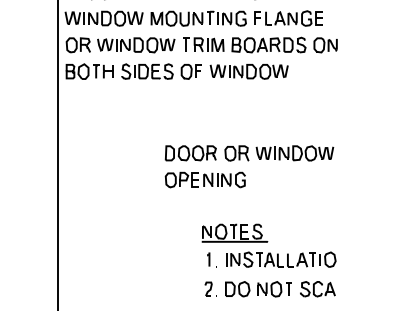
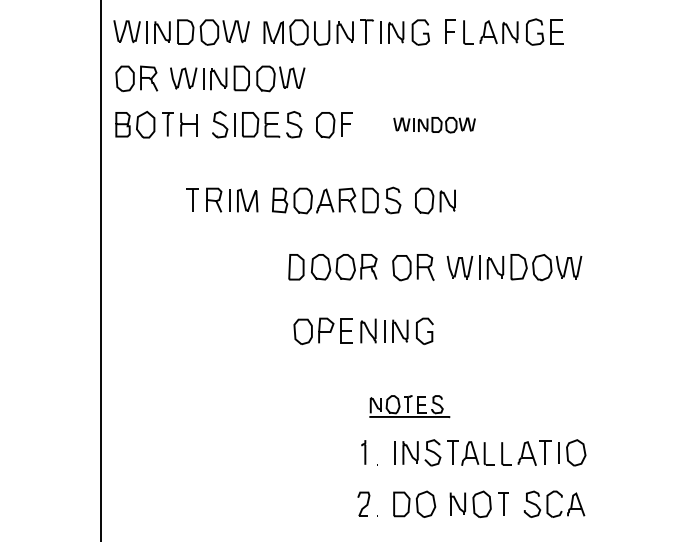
part: (260, 44) -> (321, 199), moved
part: (248, 71) -> (433, 124), size x0.6
part: (204, 179) -> (361, 330), moved
part: (234, 232) -> (409, 405), size x0.7

